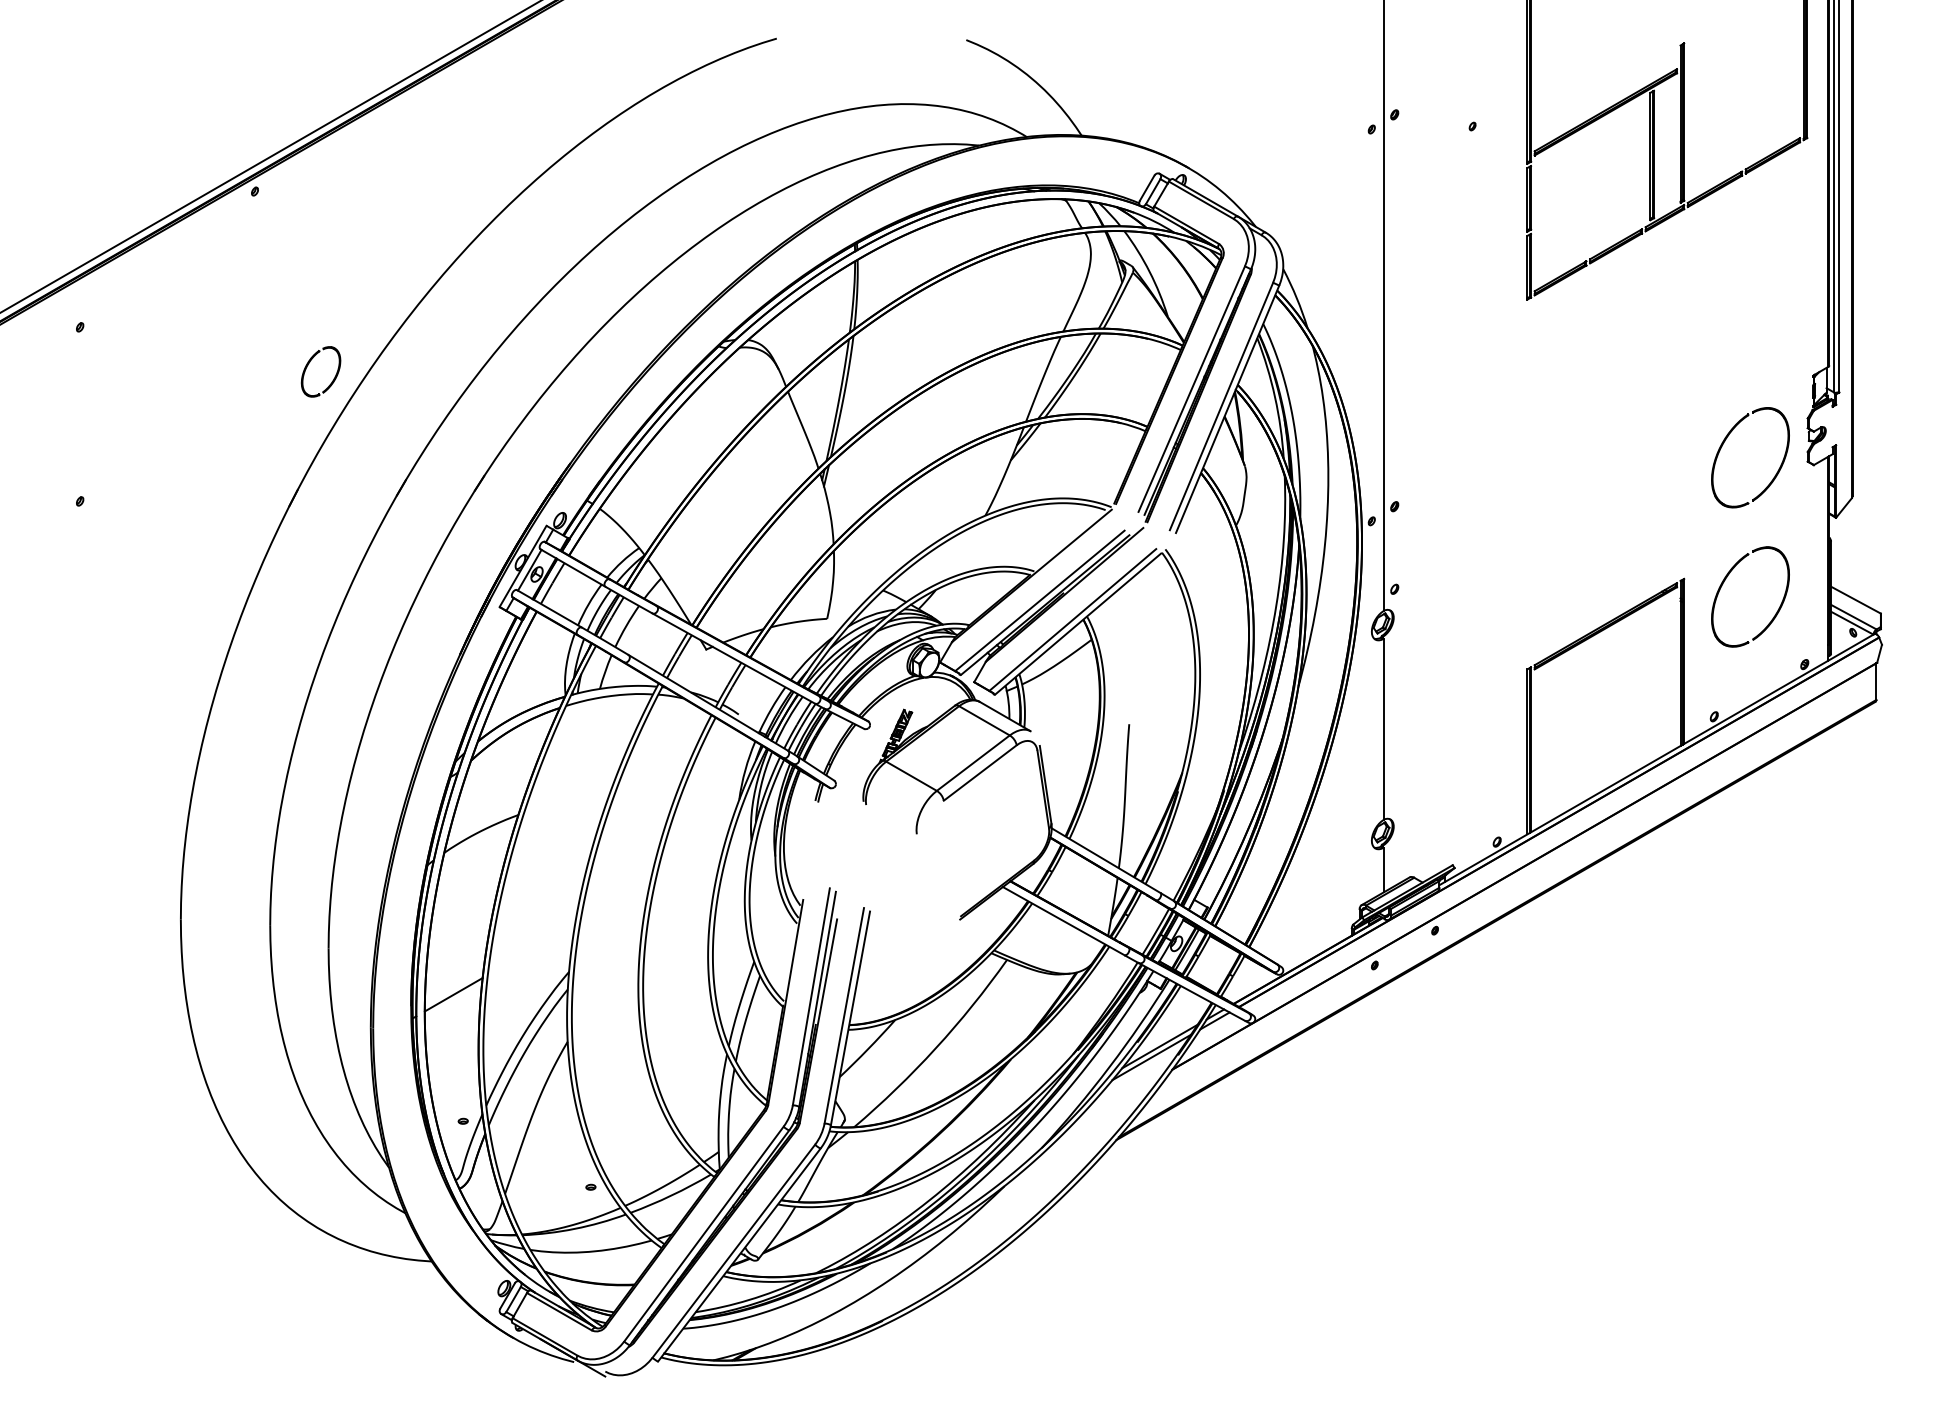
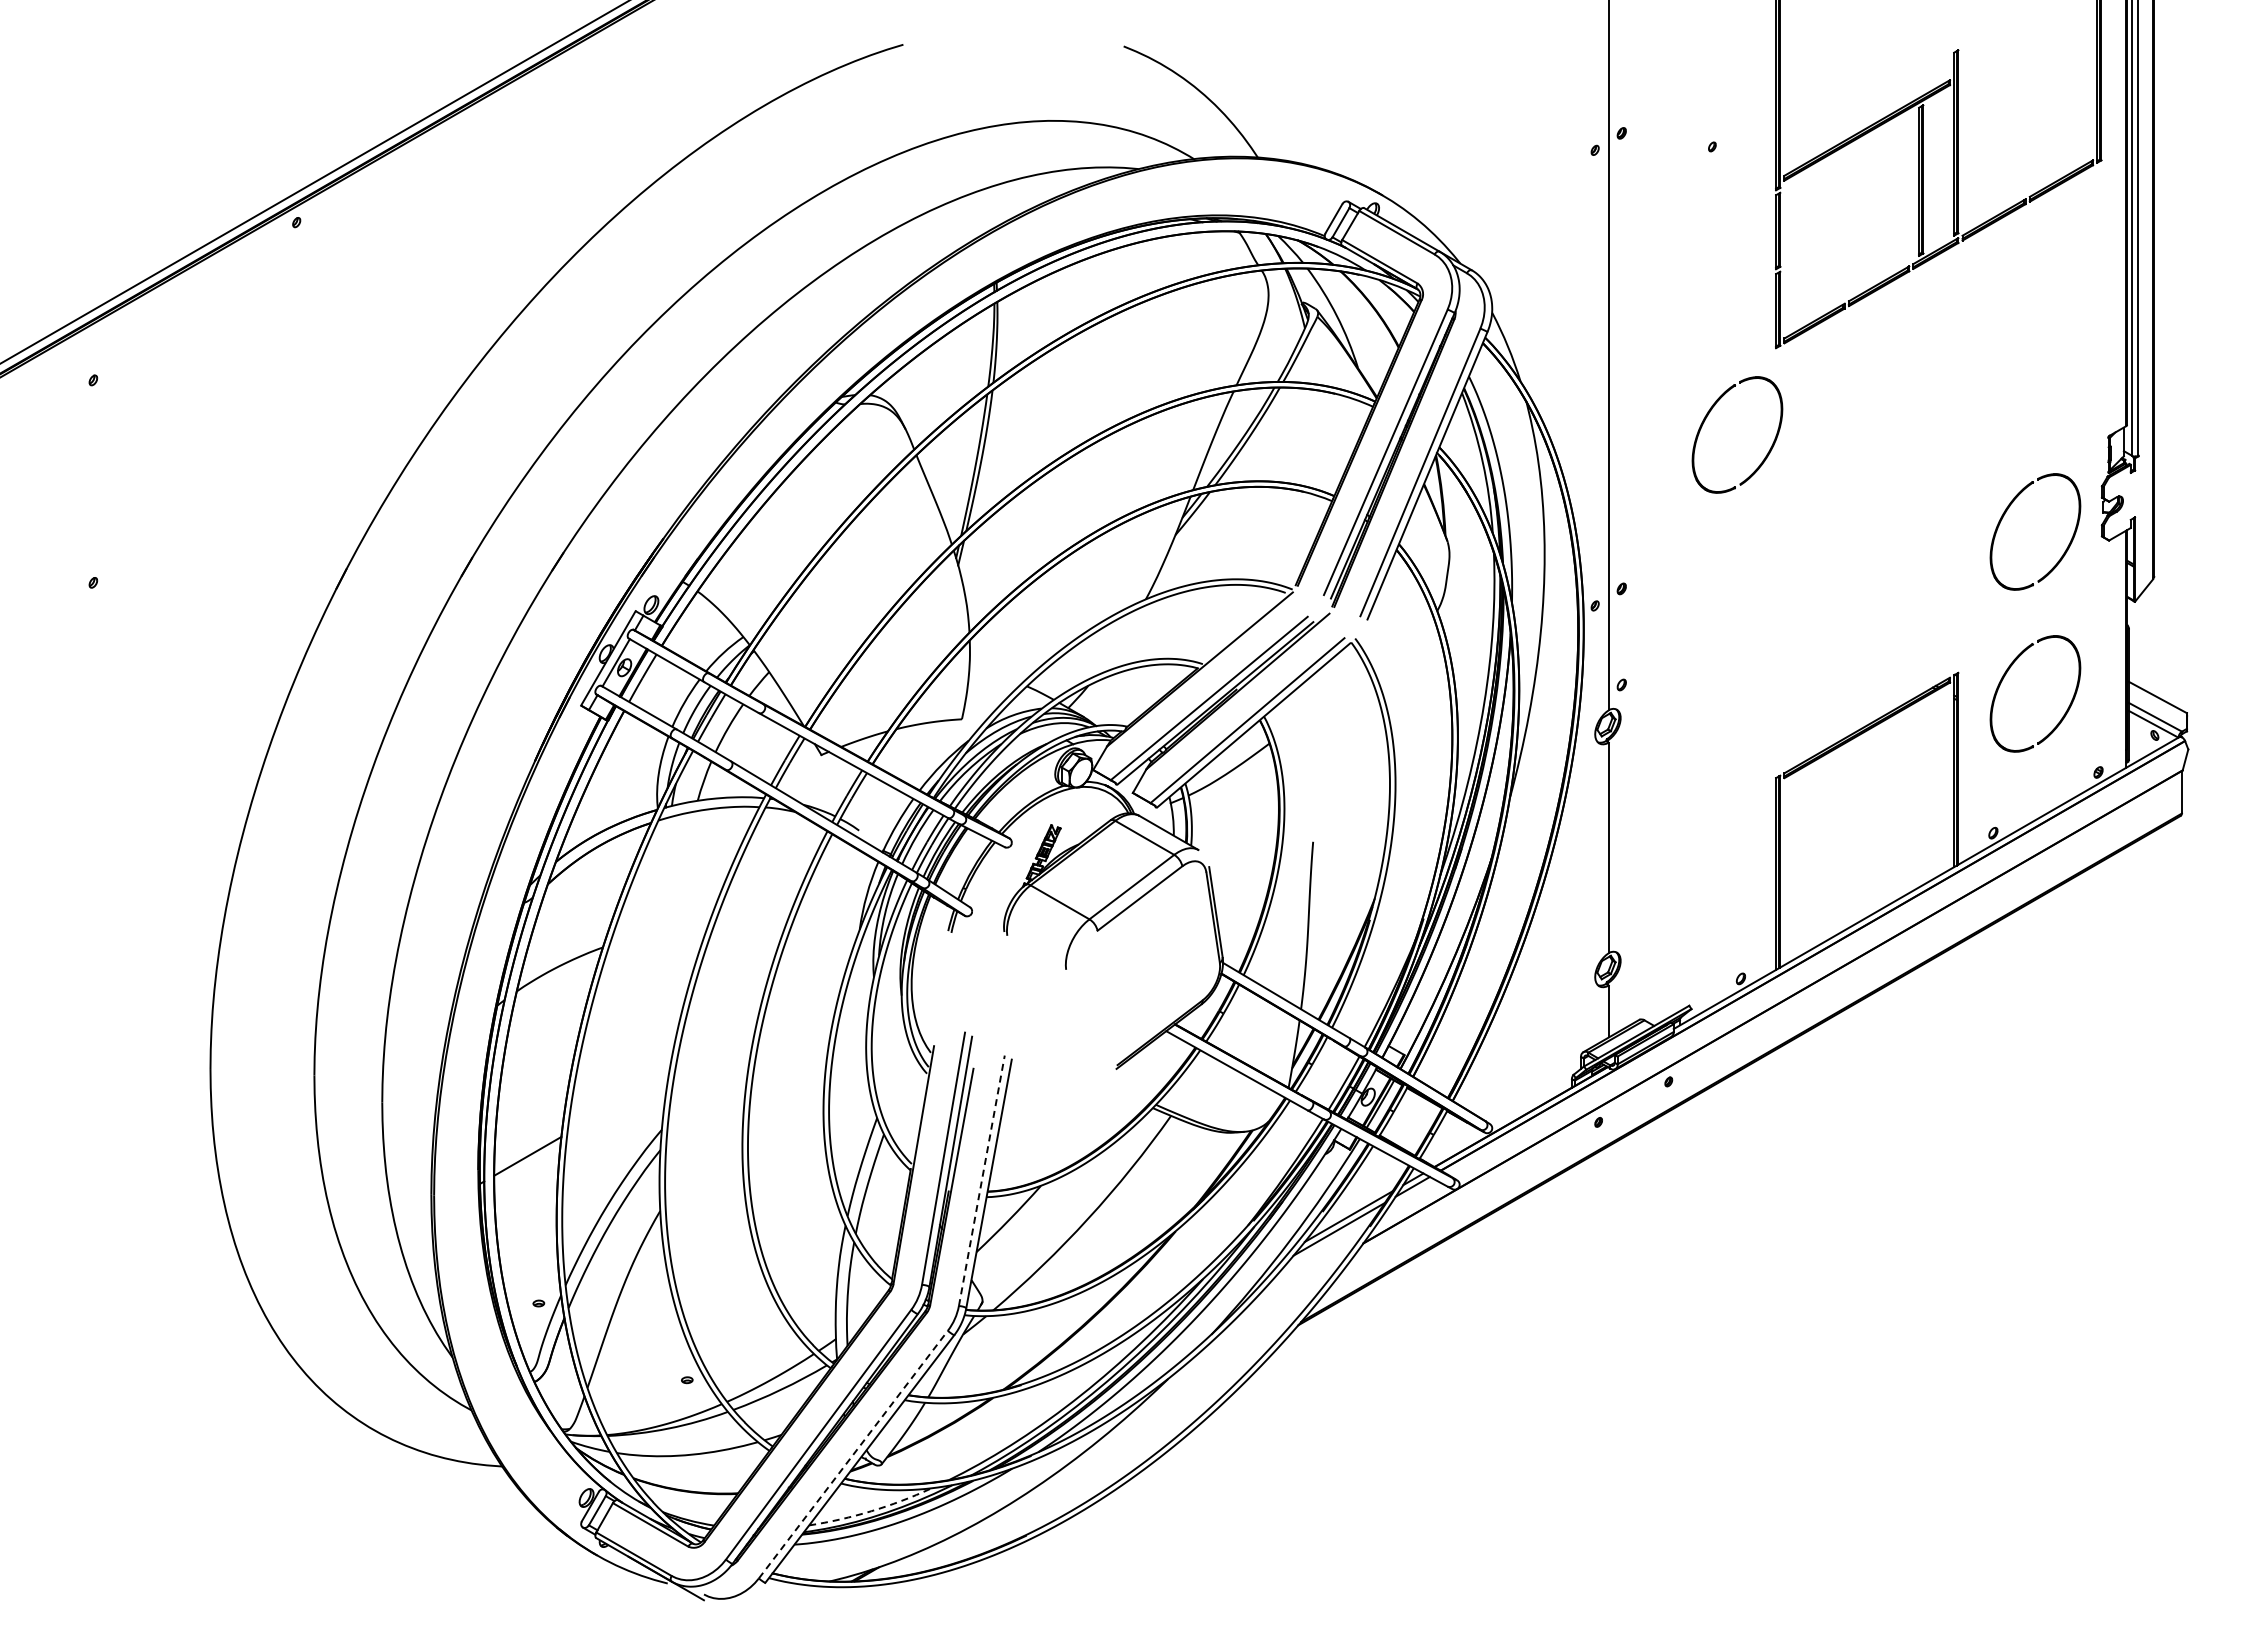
part: (1468, 359) -> (1707, 417), added
part: (309, 364) -> (359, 423), removed
line: (843, 1015) -> (981, 1180), solid -> dashed
line: (733, 1251) -> (853, 1454), solid -> dashed
arc: (749, 1300) -> (871, 1511), solid -> dashed

